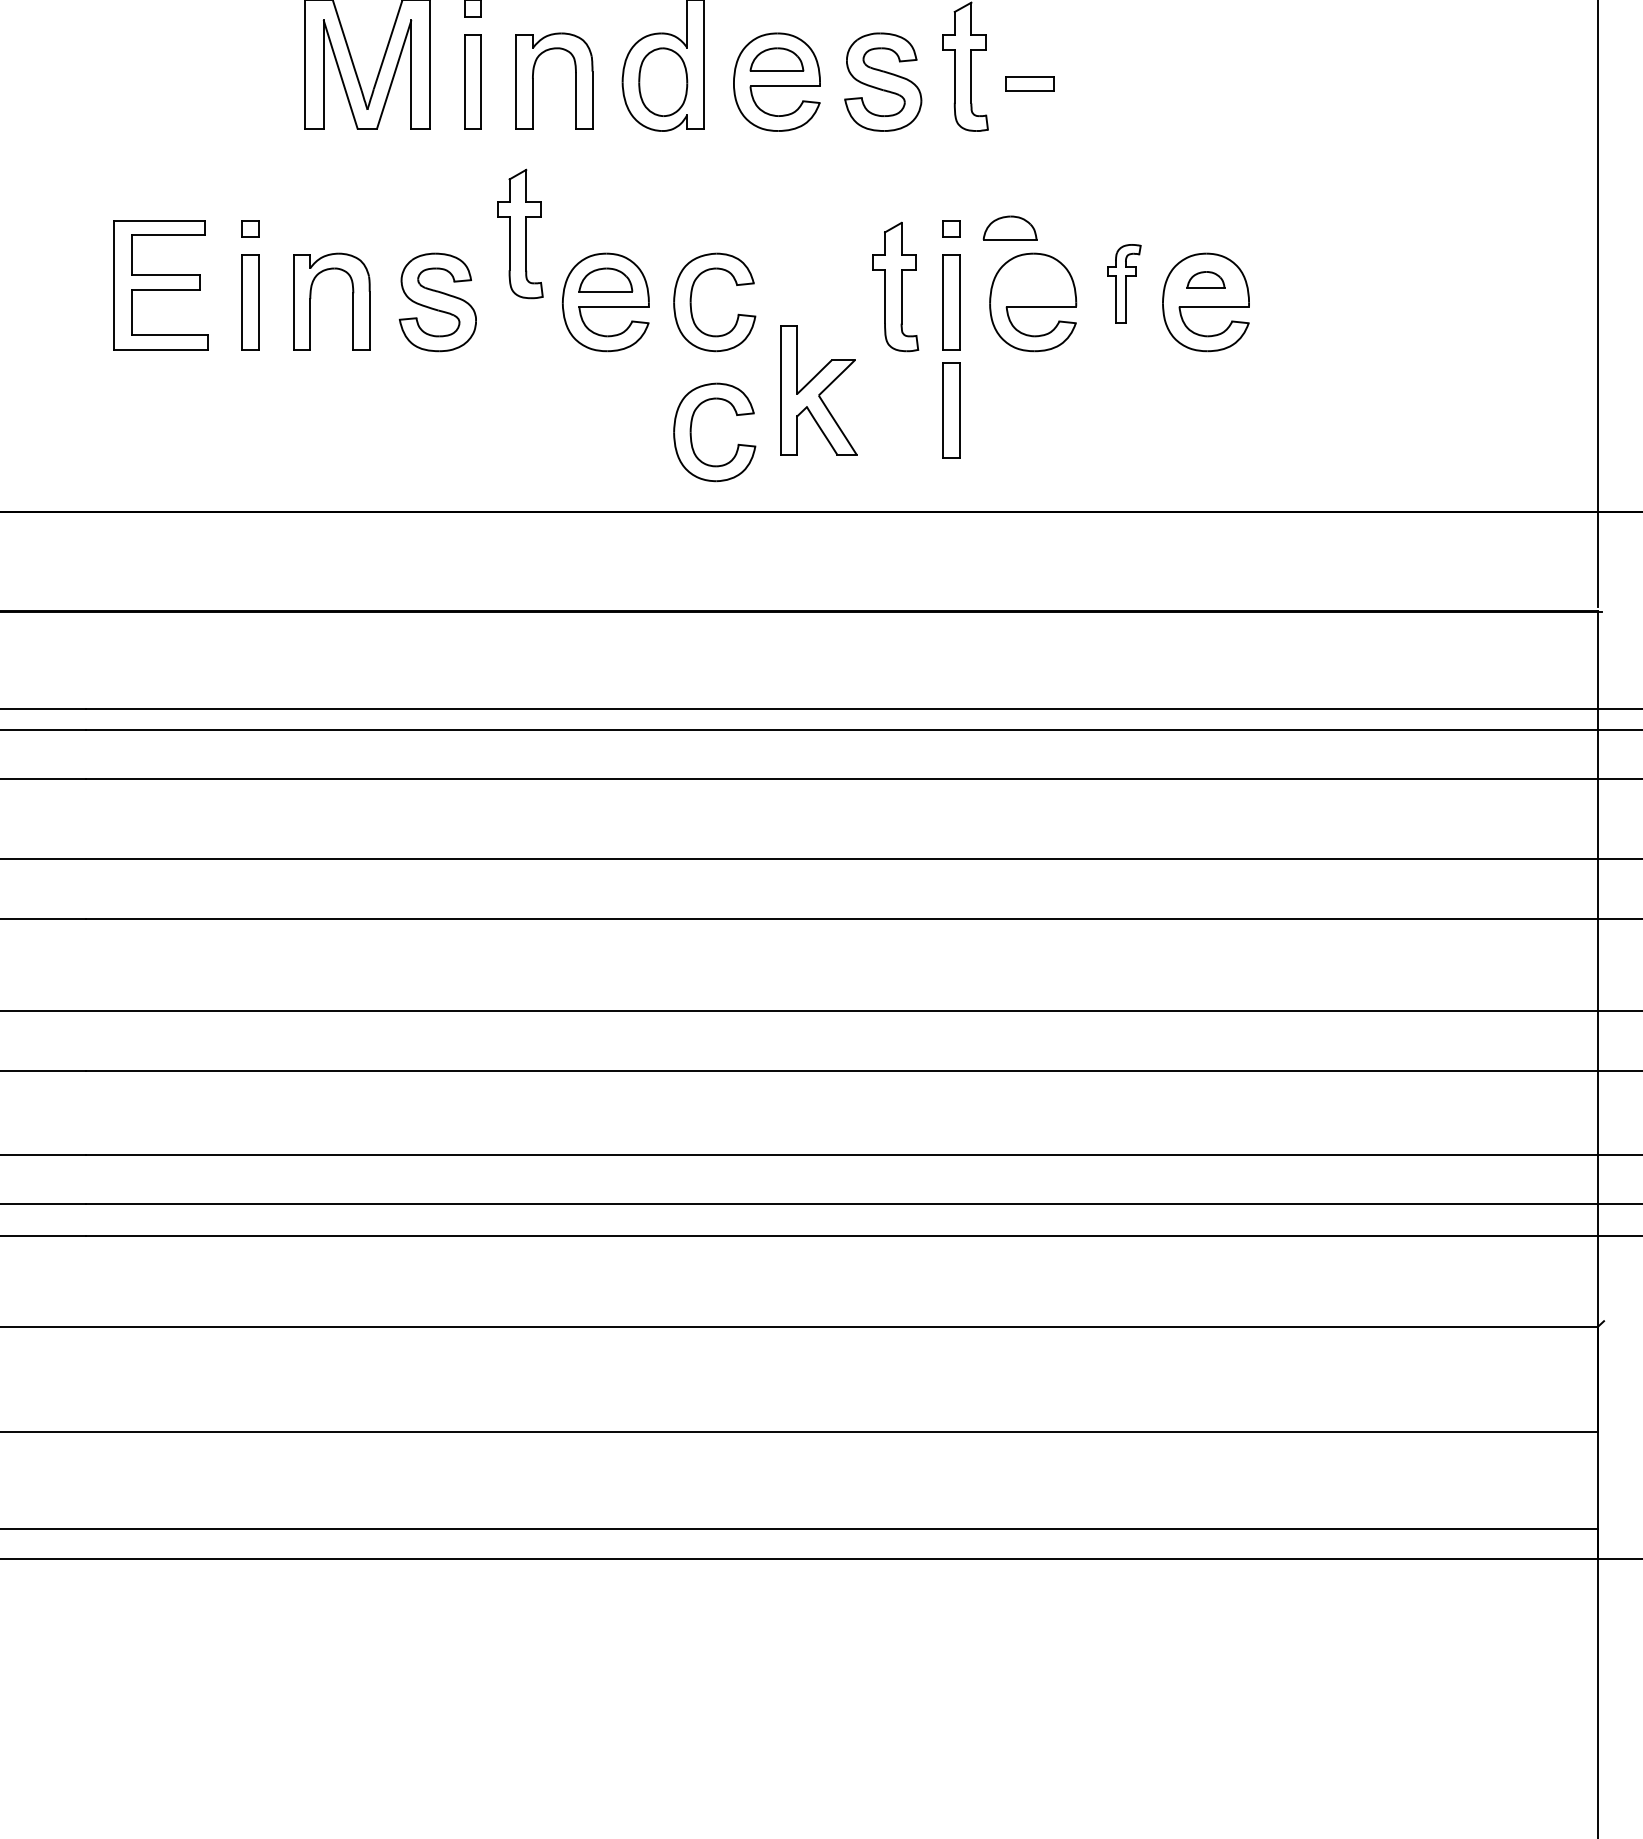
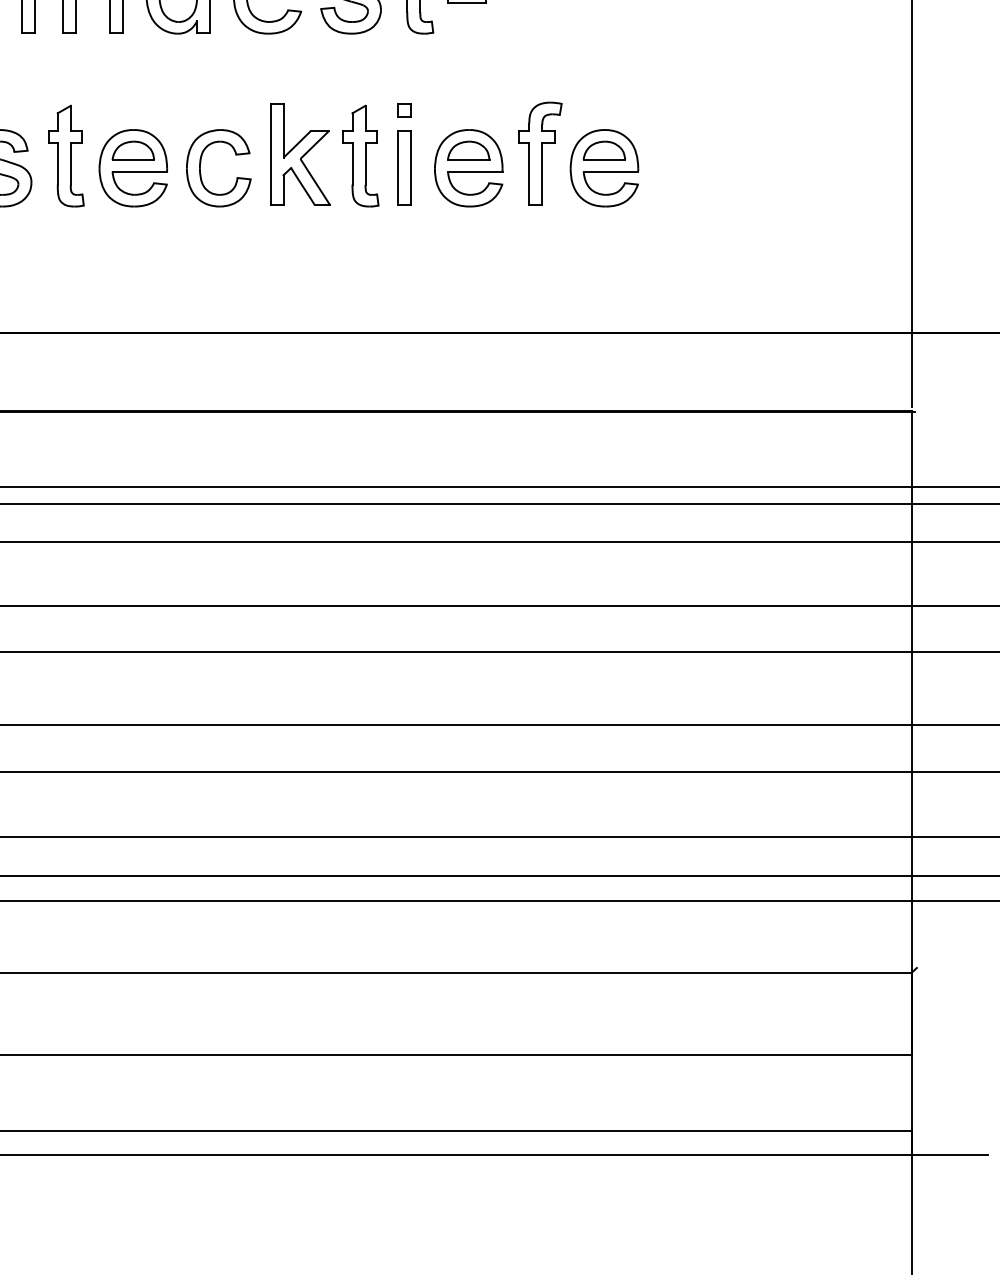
part: (1009, 227) -> (468, 150), moved
part: (520, 233) -> (66, 155), moved
part: (1205, 279) -> (604, 150), size x1.43
part: (1124, 283) -> (540, 153), size x1.67
part: (818, 390) -> (300, 154), moved
part: (951, 410) -> (404, 253), removed
part: (691, 432) -> (200, 270), removed

